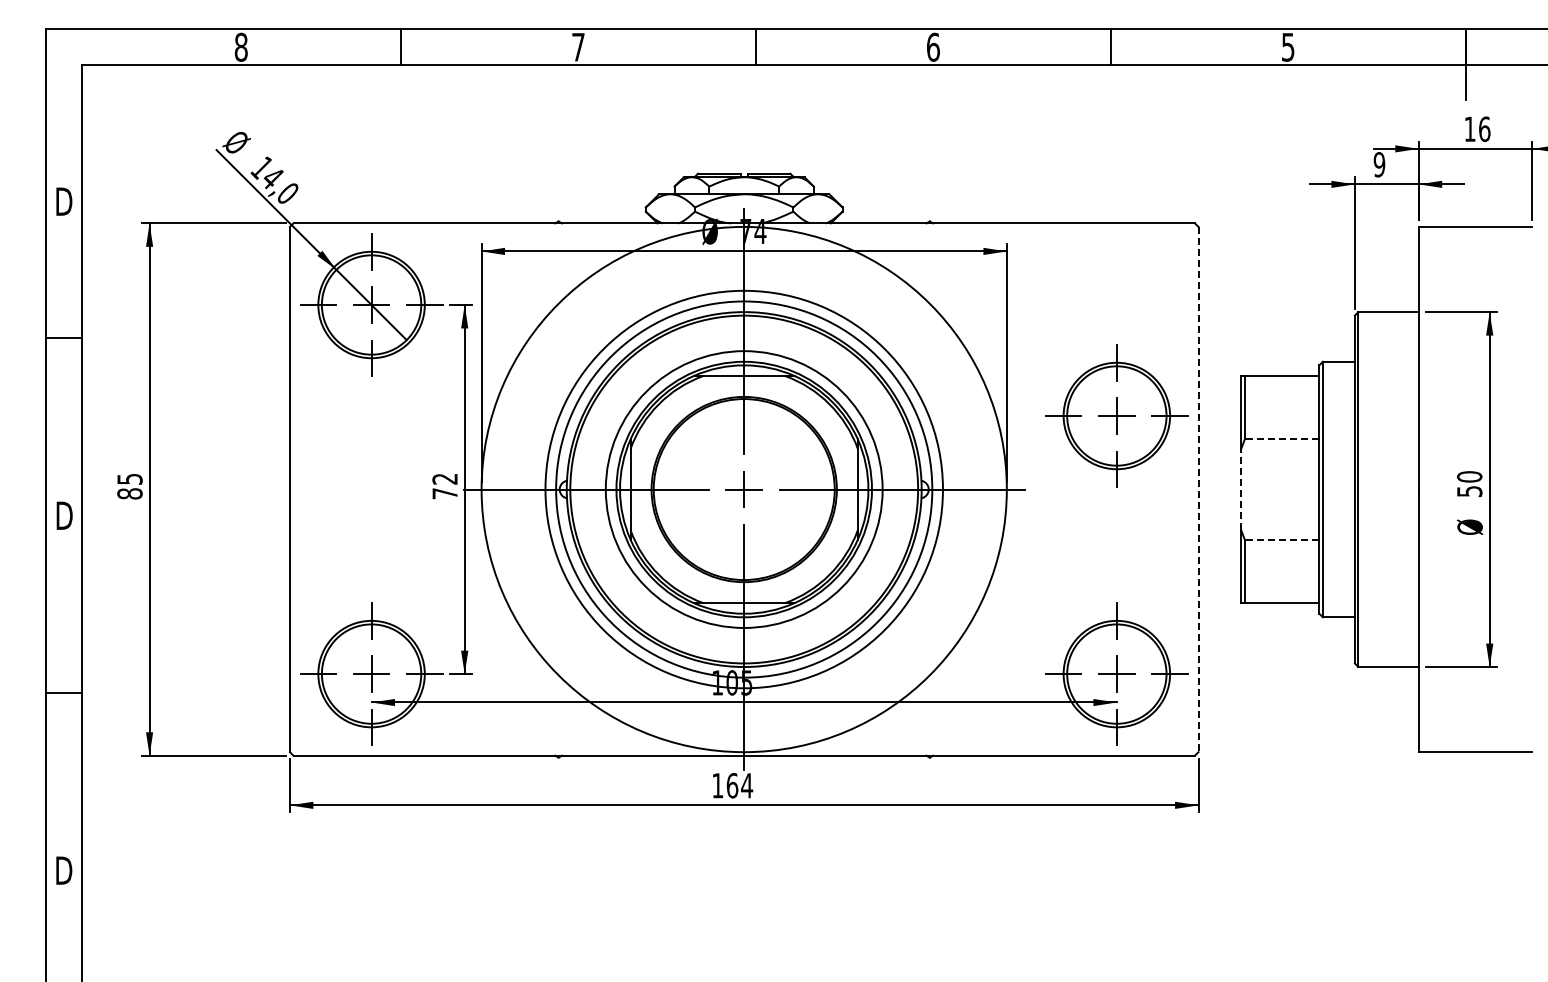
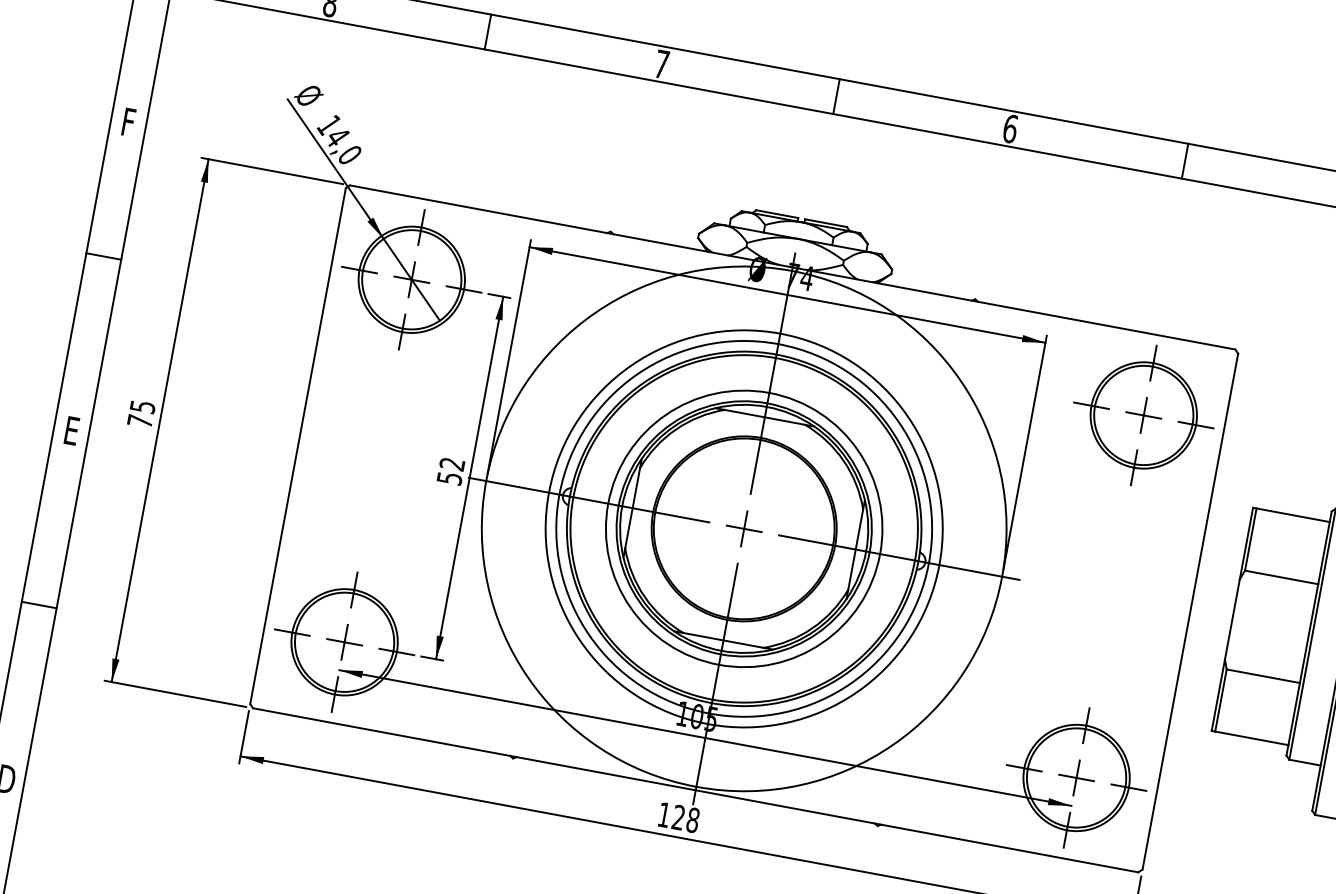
text: (64, 201) -> (129, 122), D -> F
part: (1116, 415) -> (1143, 414), moved
line: (1281, 439) -> (1281, 577), dashed -> solid
line: (1198, 489) -> (1190, 611), dashed -> solid
line: (1241, 489) -> (1232, 619), dashed -> solid
text: (129, 493) -> (139, 420), 85 -> 75
text: (444, 493) -> (449, 478), 72 -> 52
text: (64, 515) -> (71, 430), D -> E
line: (1281, 539) -> (1262, 675), dashed -> solid
text: (739, 785) -> (685, 818), 164 -> 128

